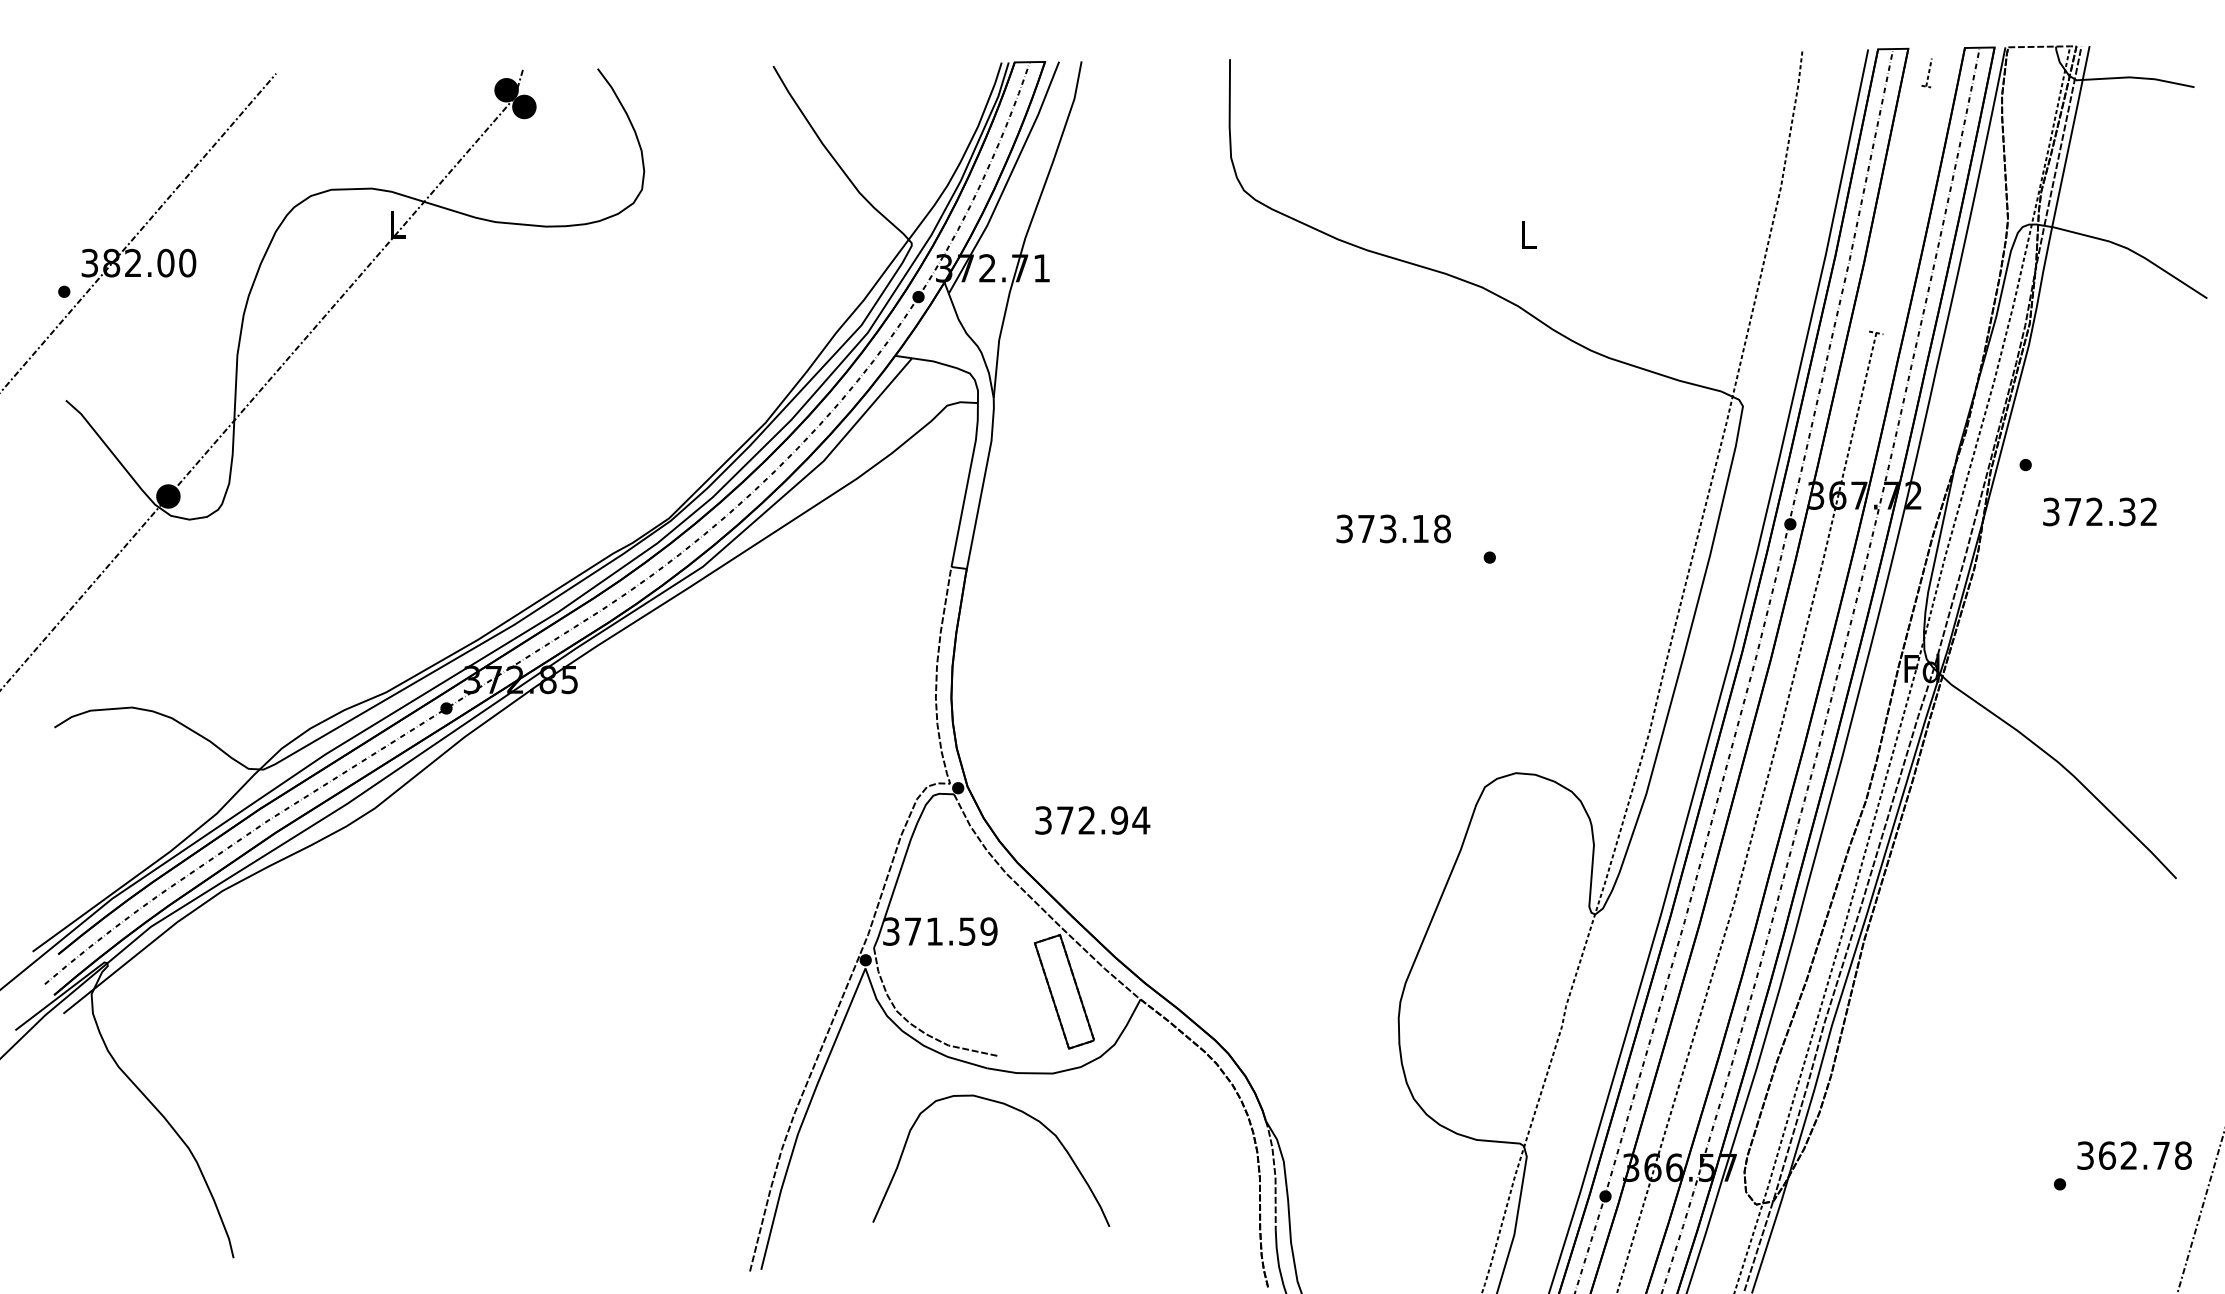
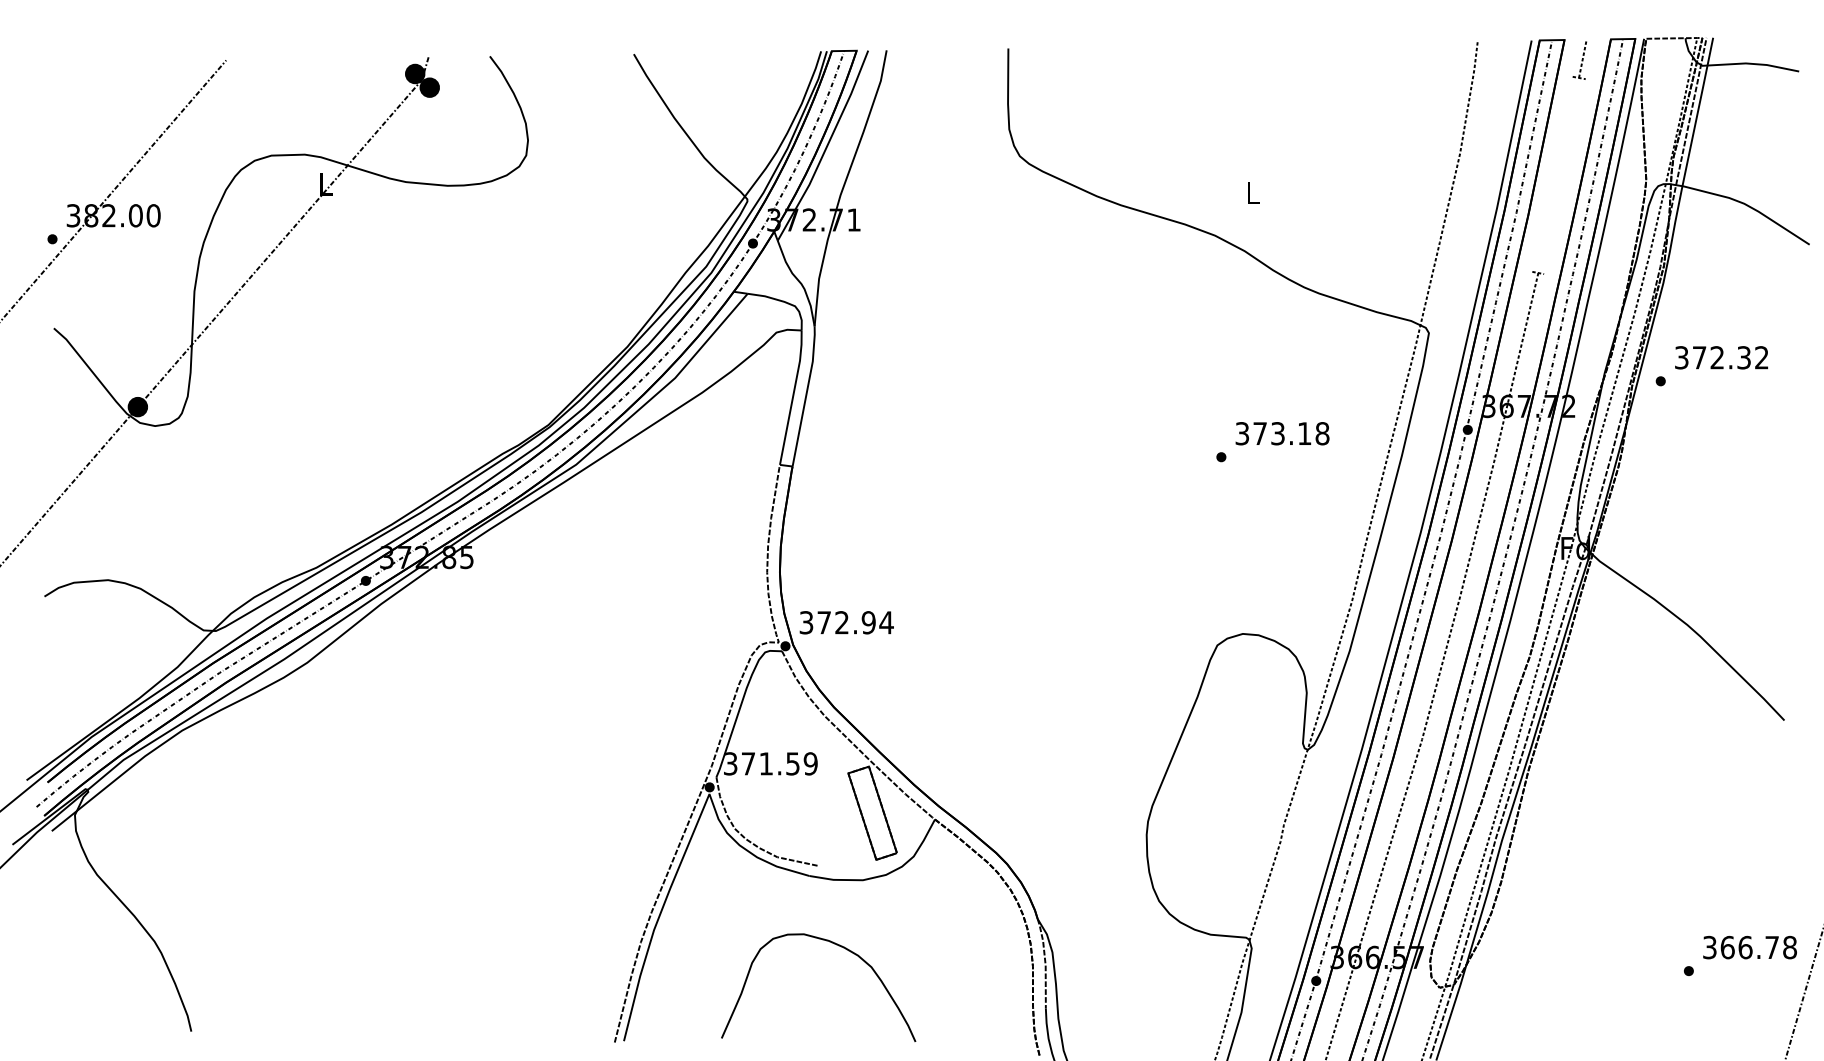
part: (1926, 73) -> (1579, 60), size x1.67
text: (2099, 511) -> (1721, 357), moved
text: (1393, 528) -> (1282, 433), moved
text: (1092, 820) -> (846, 622), moved
curve: (1015, 1110) -> (838, 946), moved
text: (2129, 1155) -> (1745, 947), 362.78 -> 366.78

